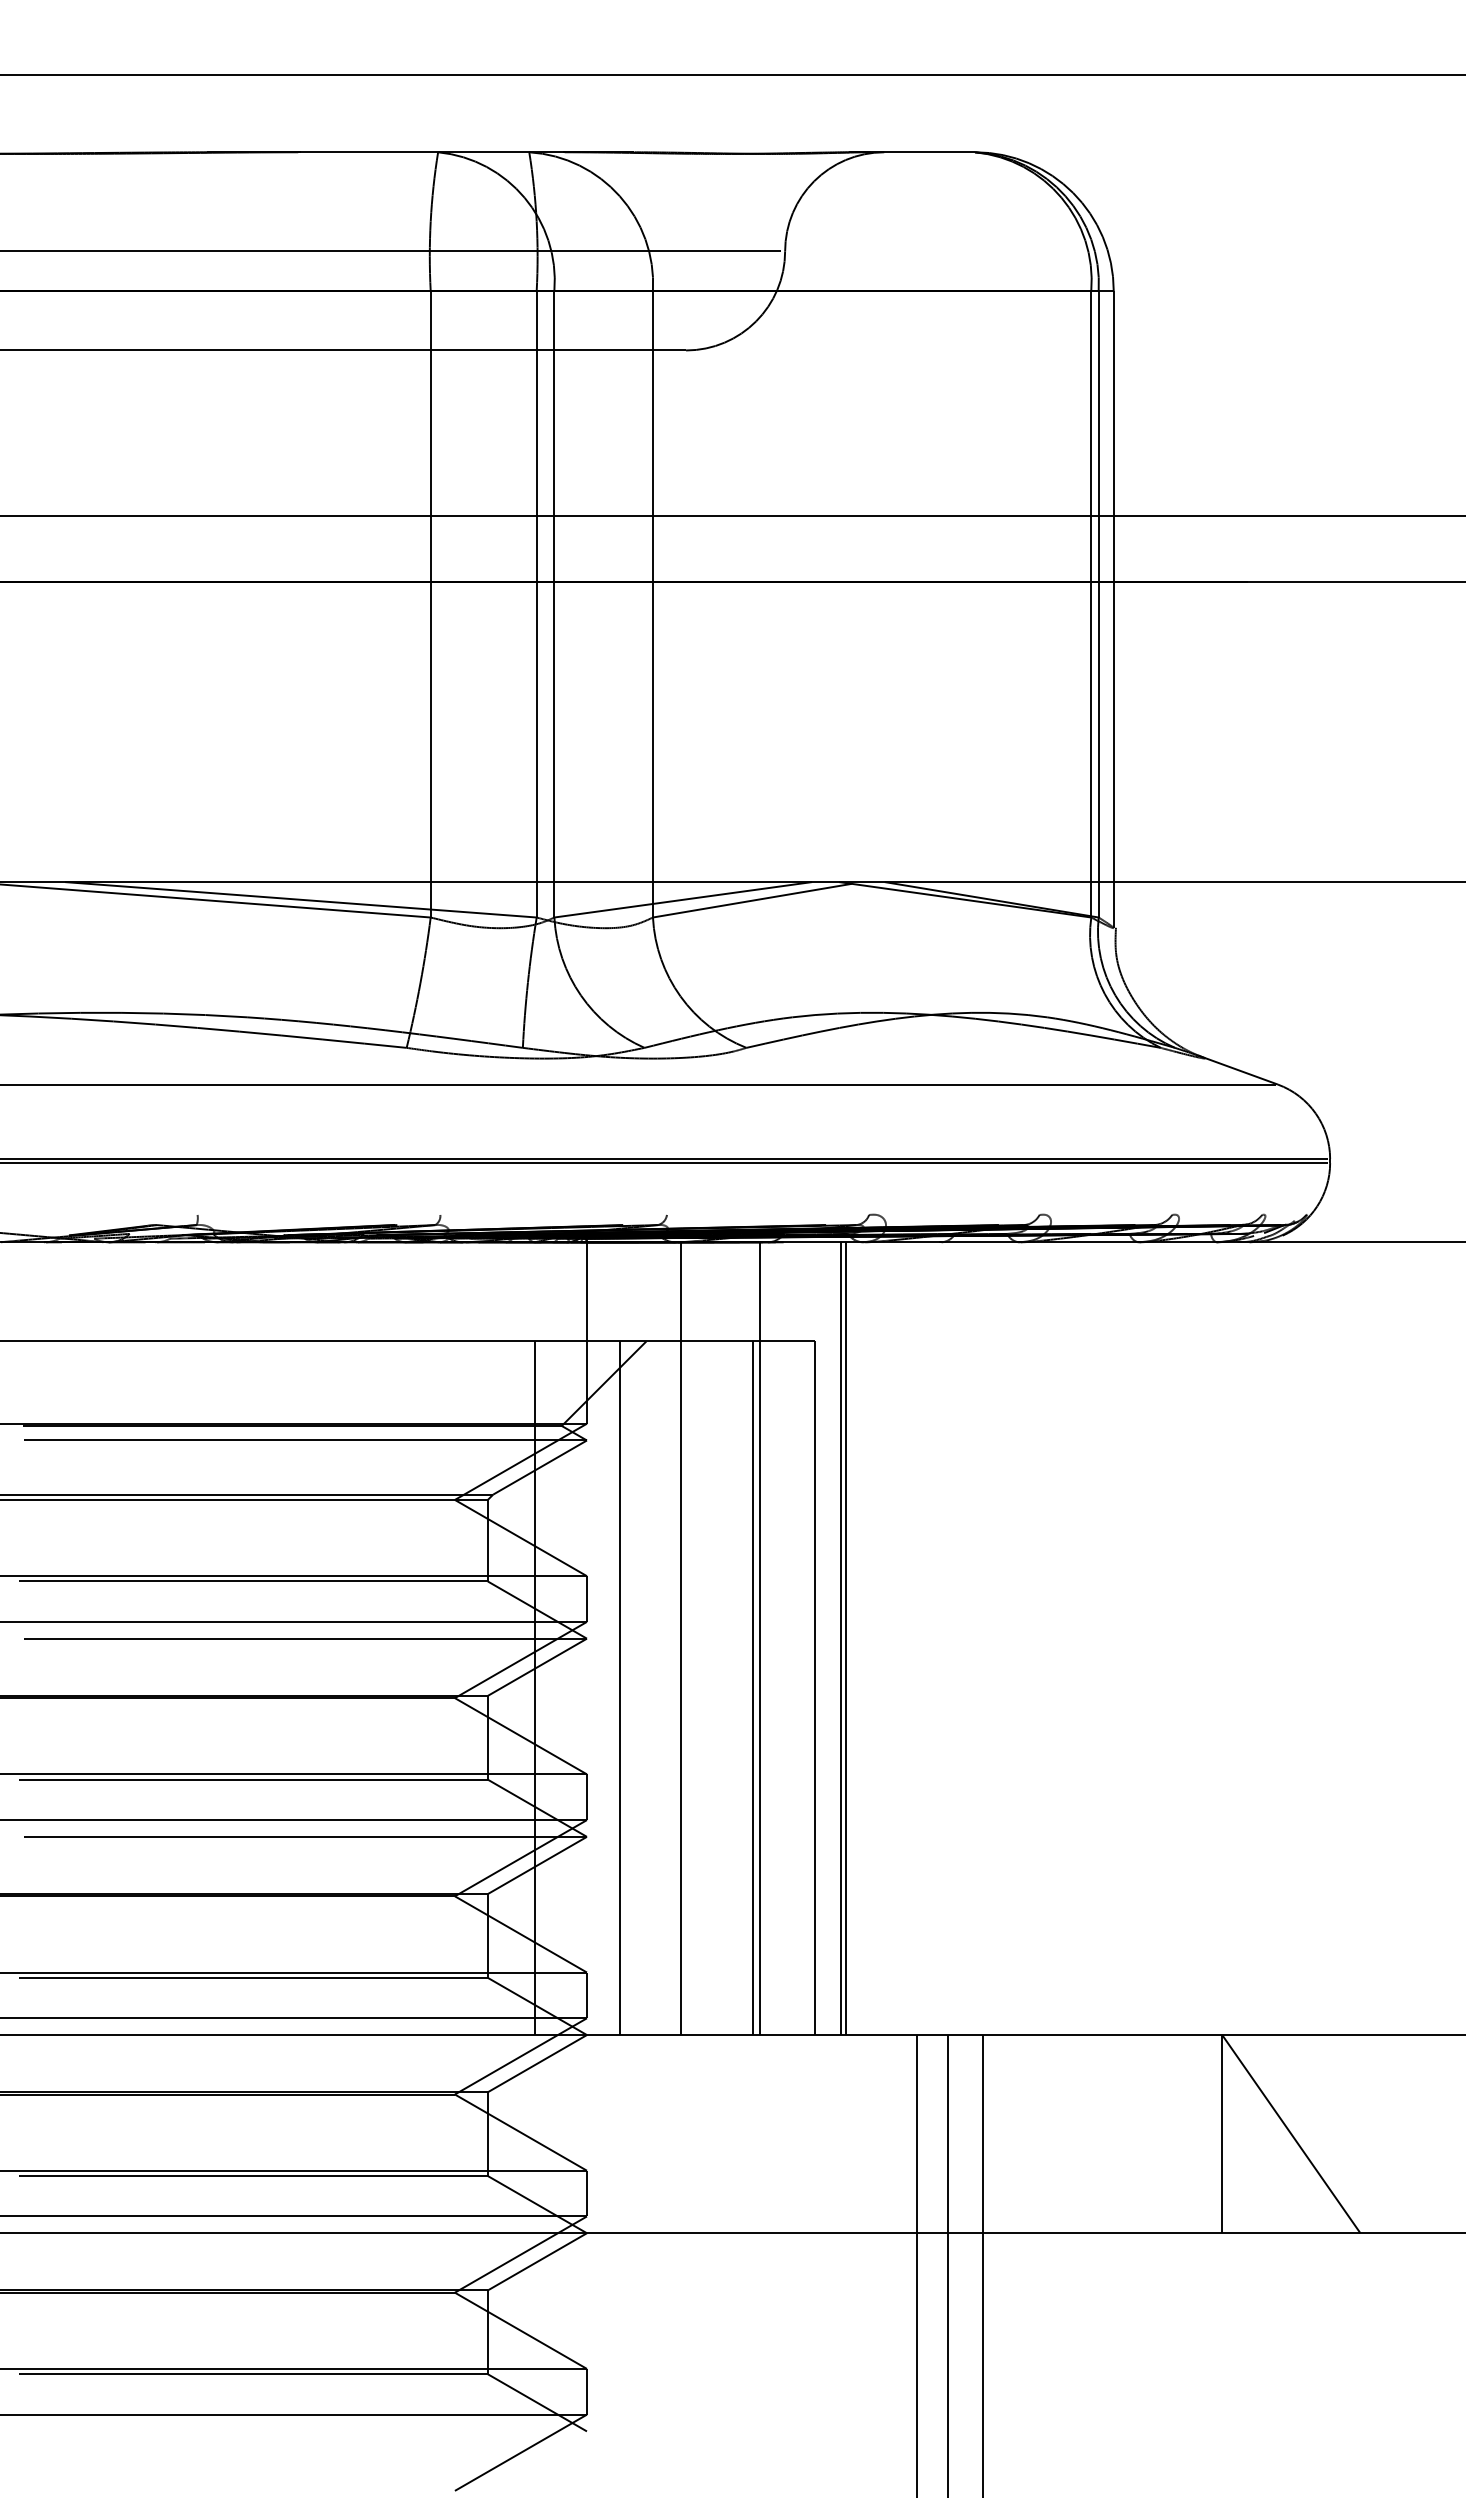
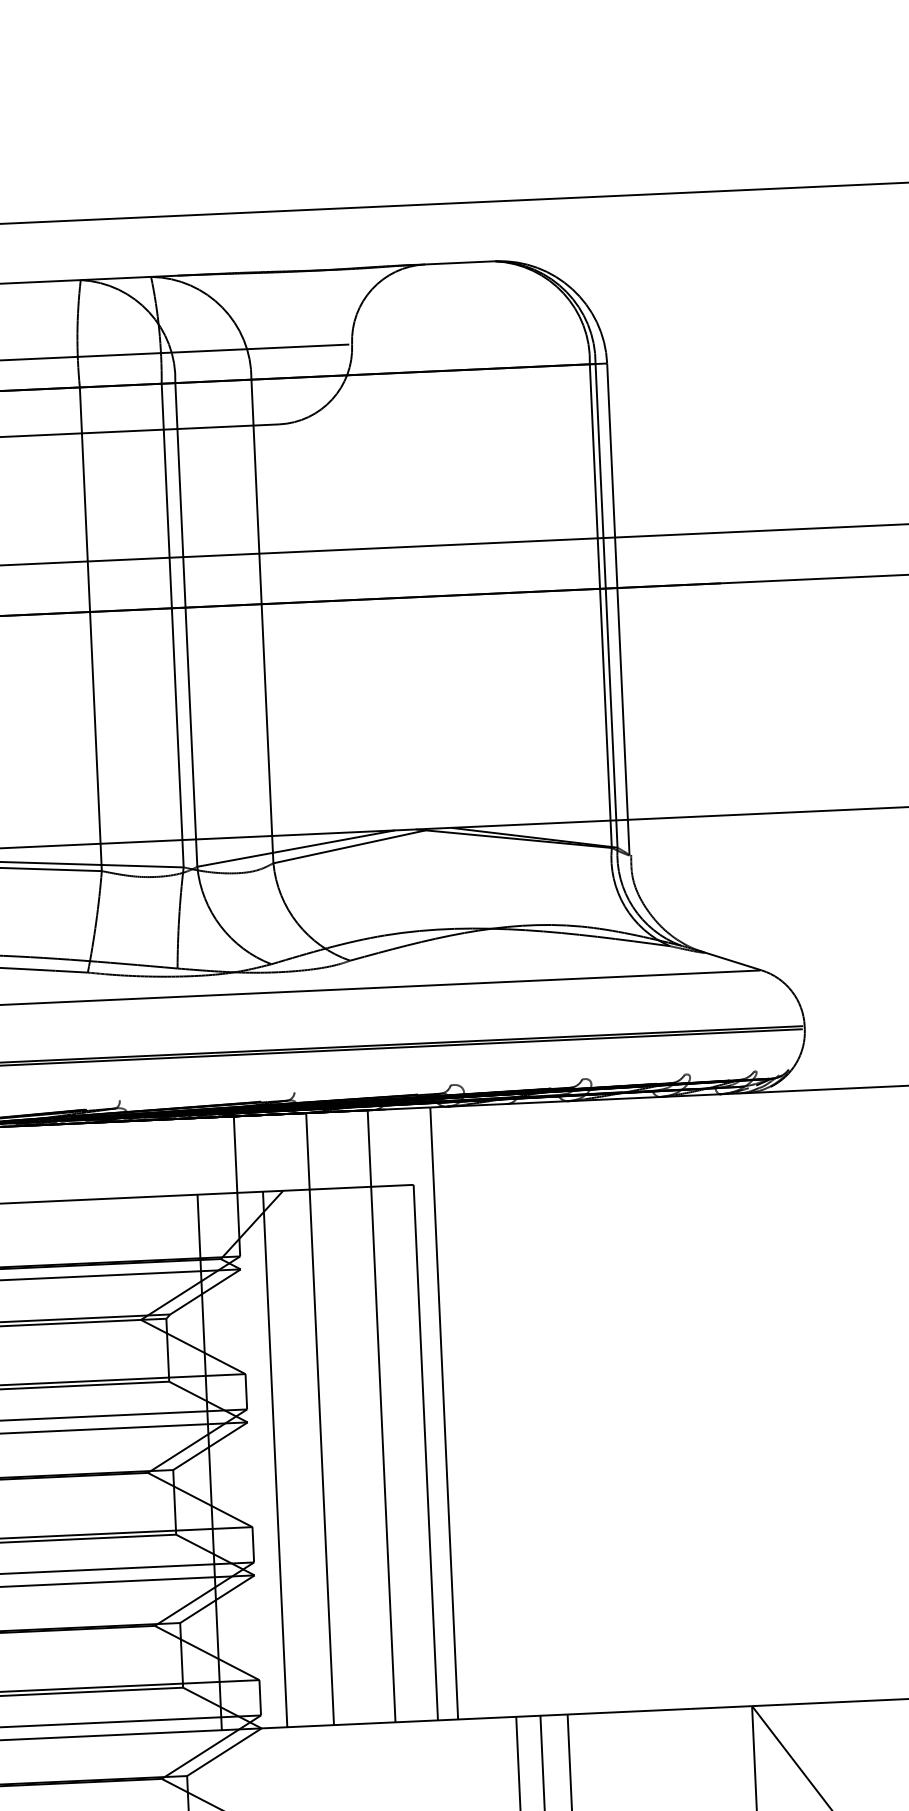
line: (846, 1638) -> (448, 1413), removed
line: (752, 1688) -> (377, 1455), removed

